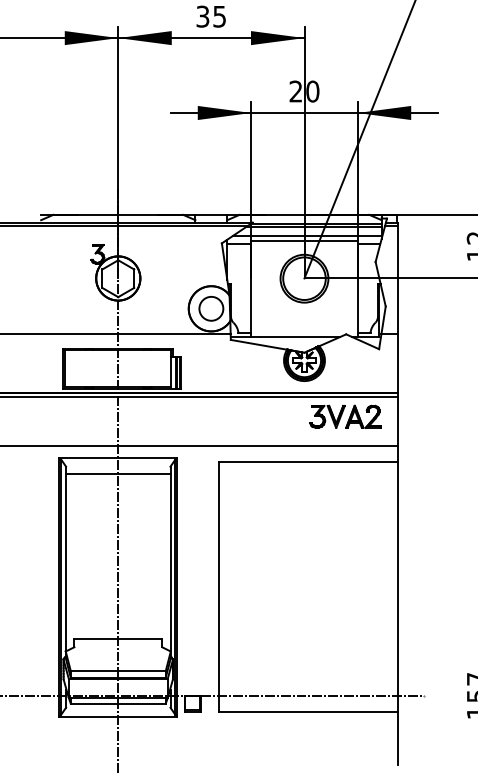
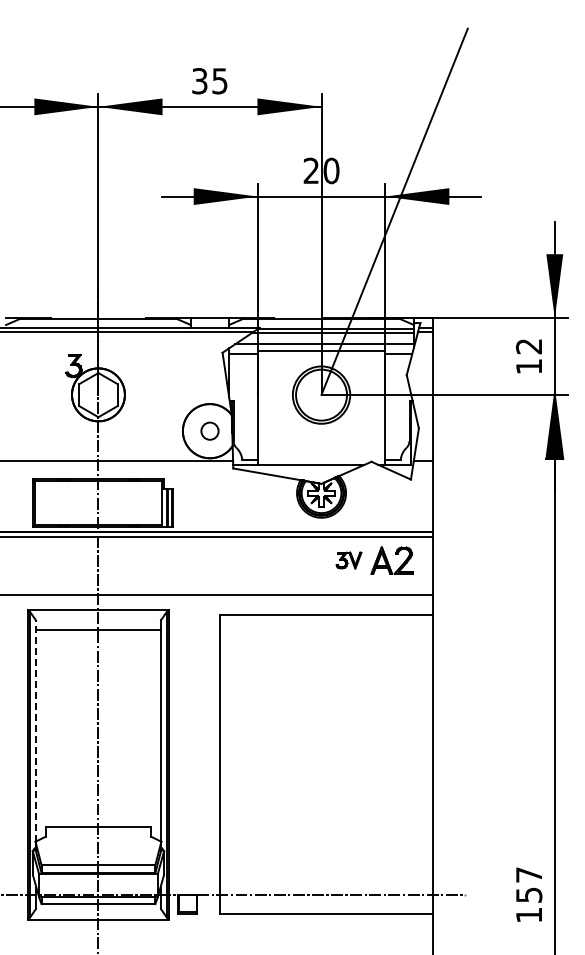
circle: (210, 308) -> (209, 430), size x0.6
part: (326, 416) -> (348, 560), size x0.6
line: (65, 558) -> (35, 730), solid -> dashed

